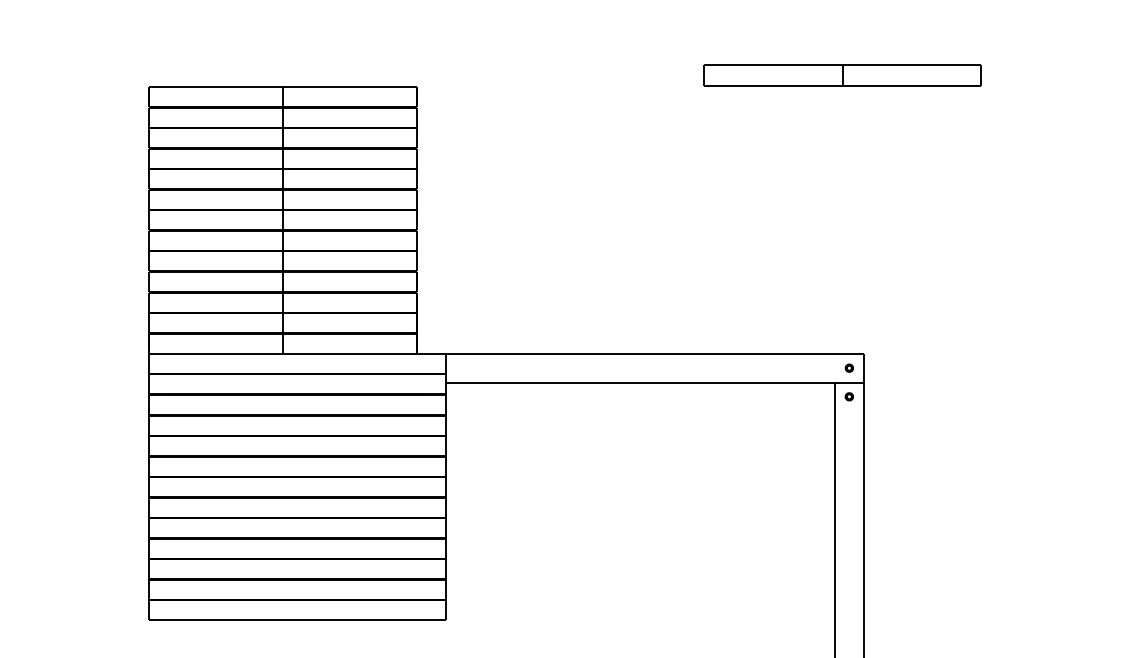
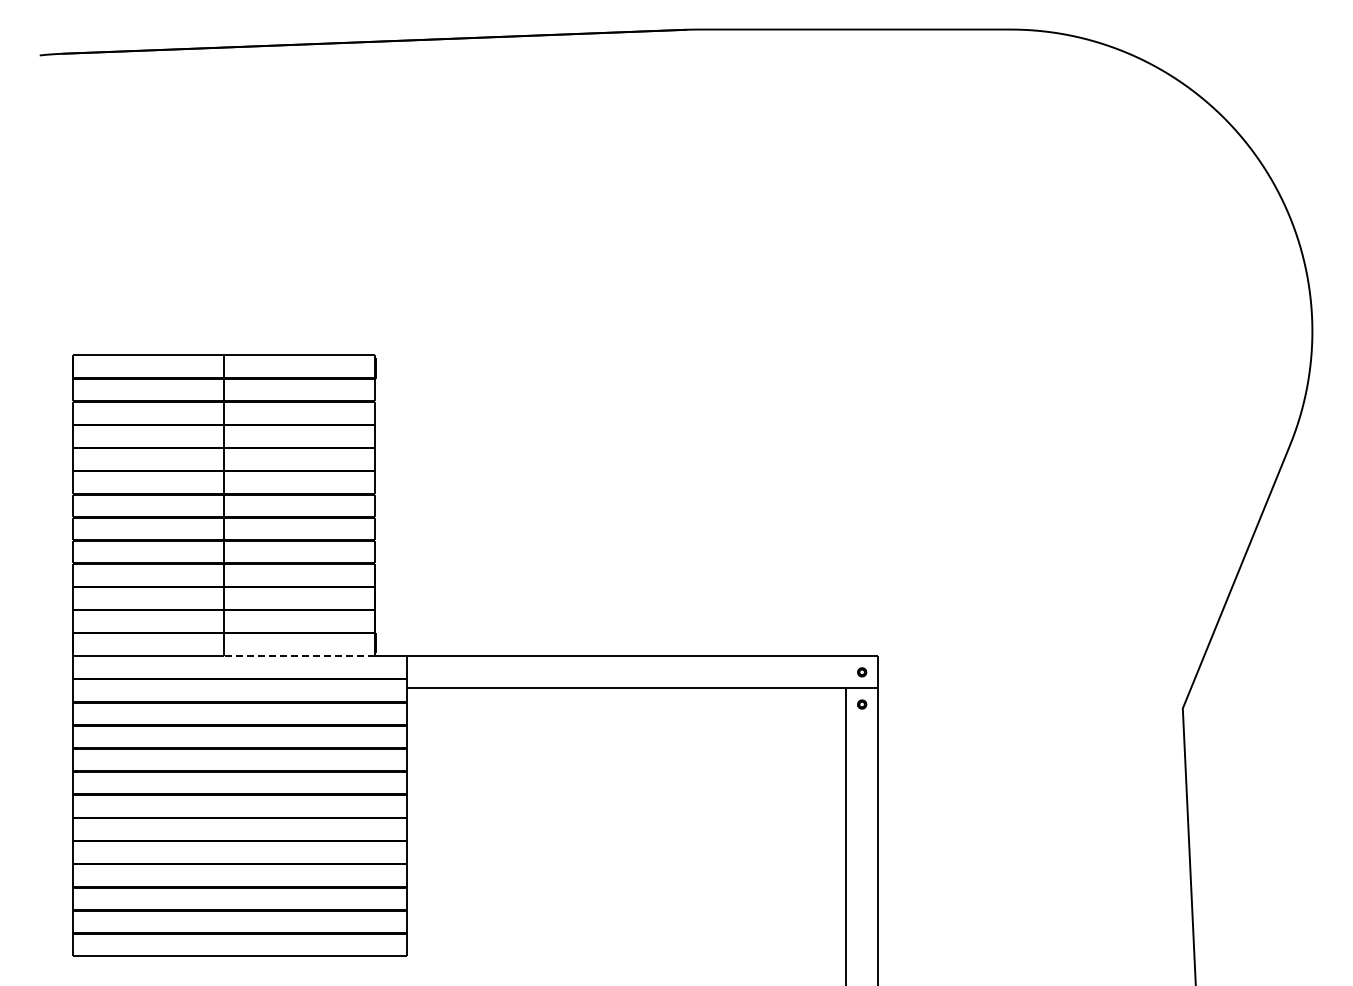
part: (842, 75) -> (854, 342), removed
line: (349, 354) -> (299, 656), solid -> dashed

